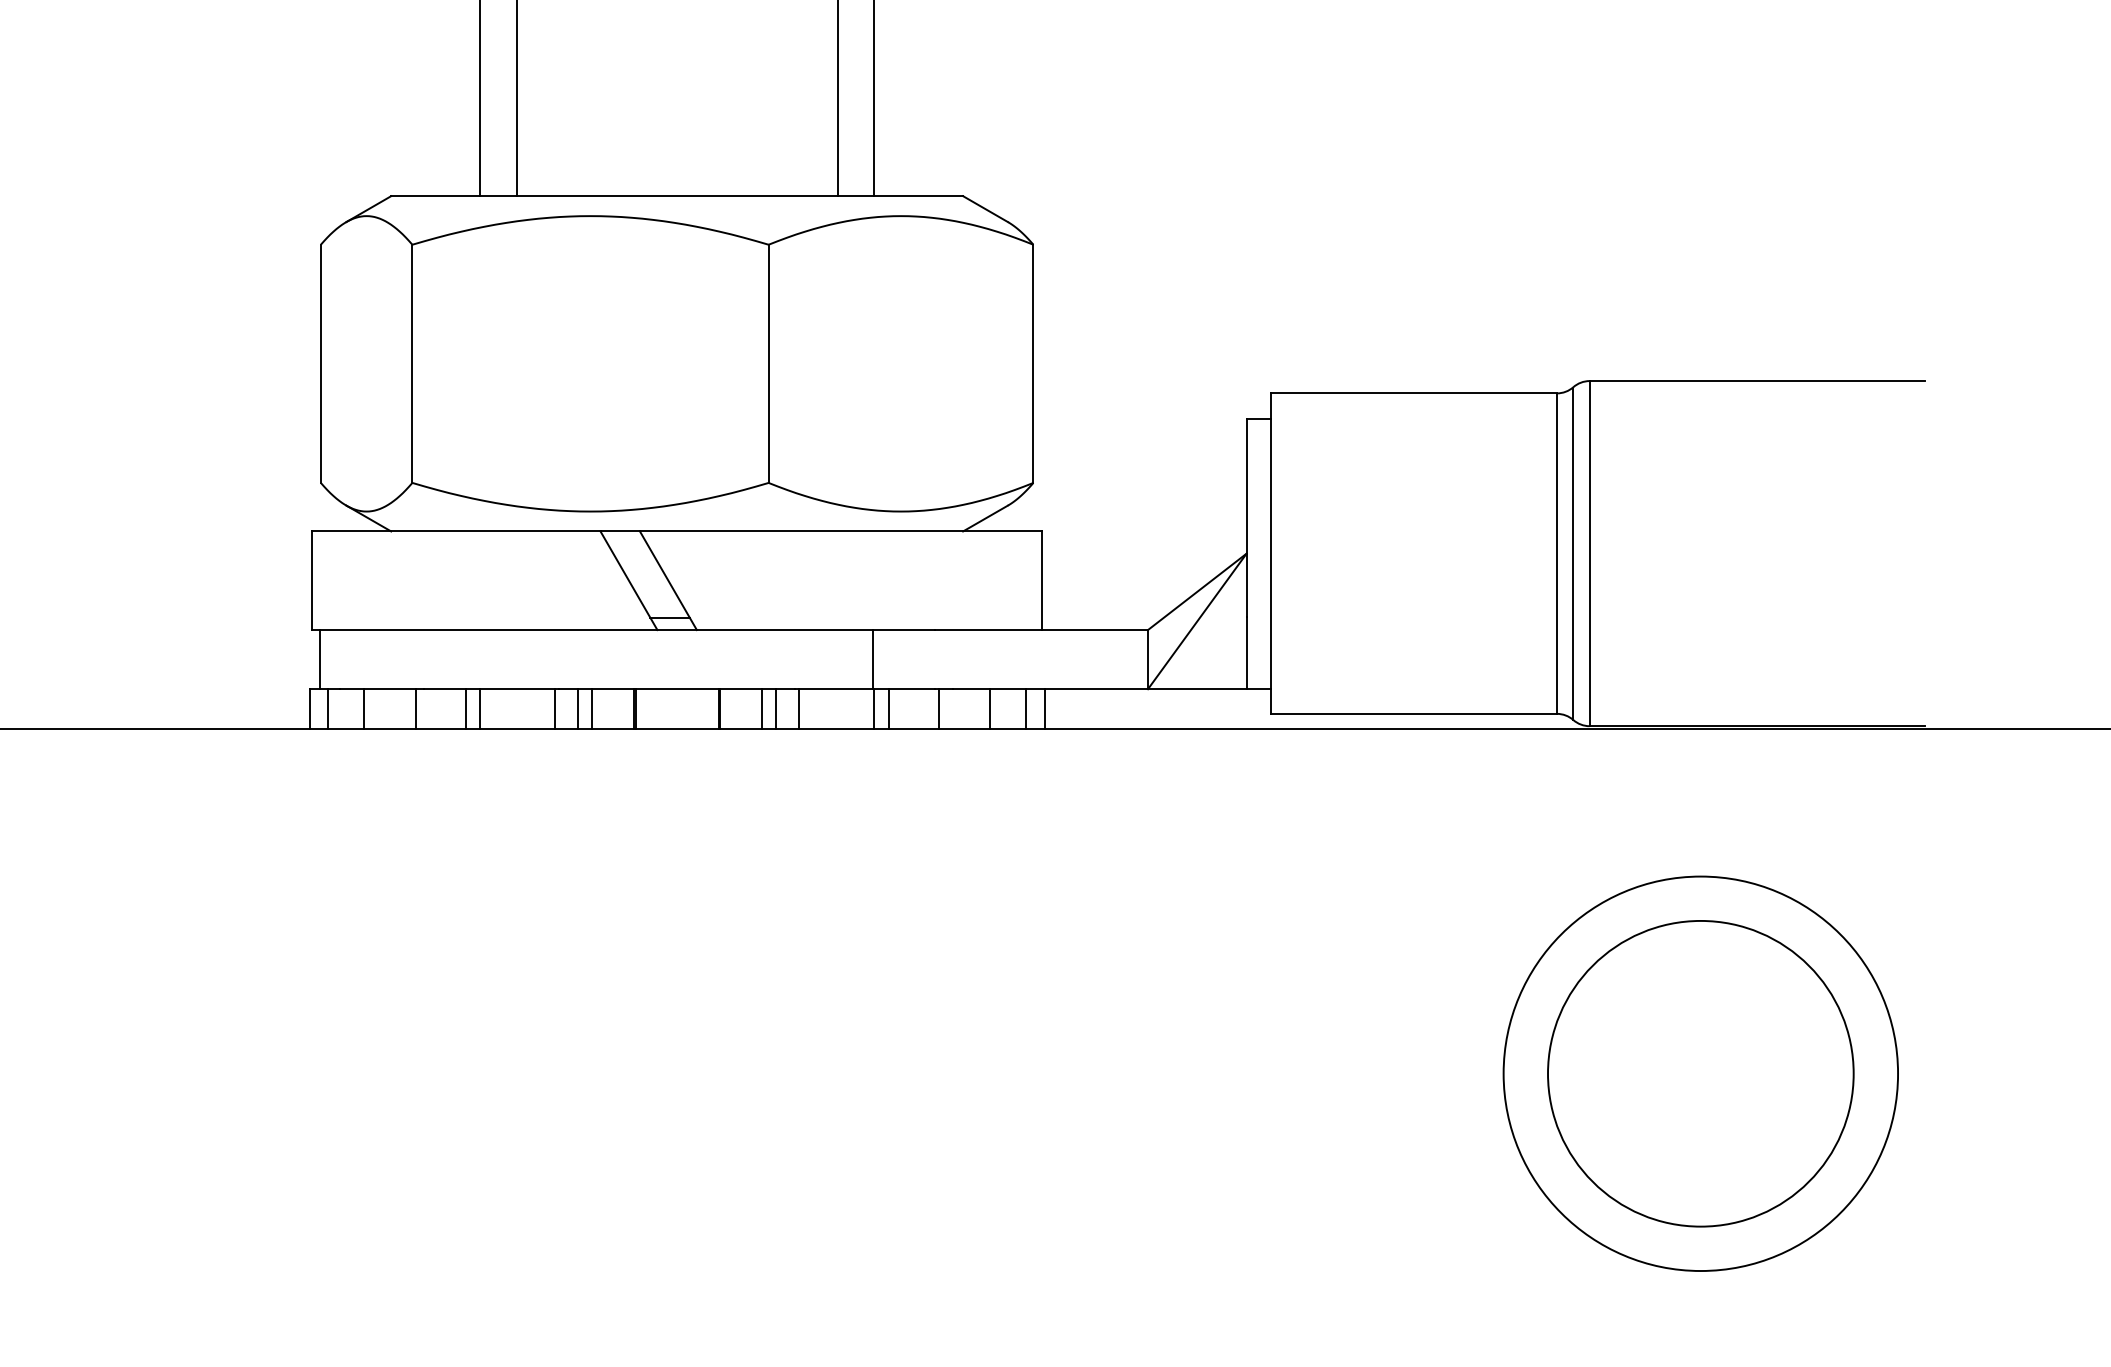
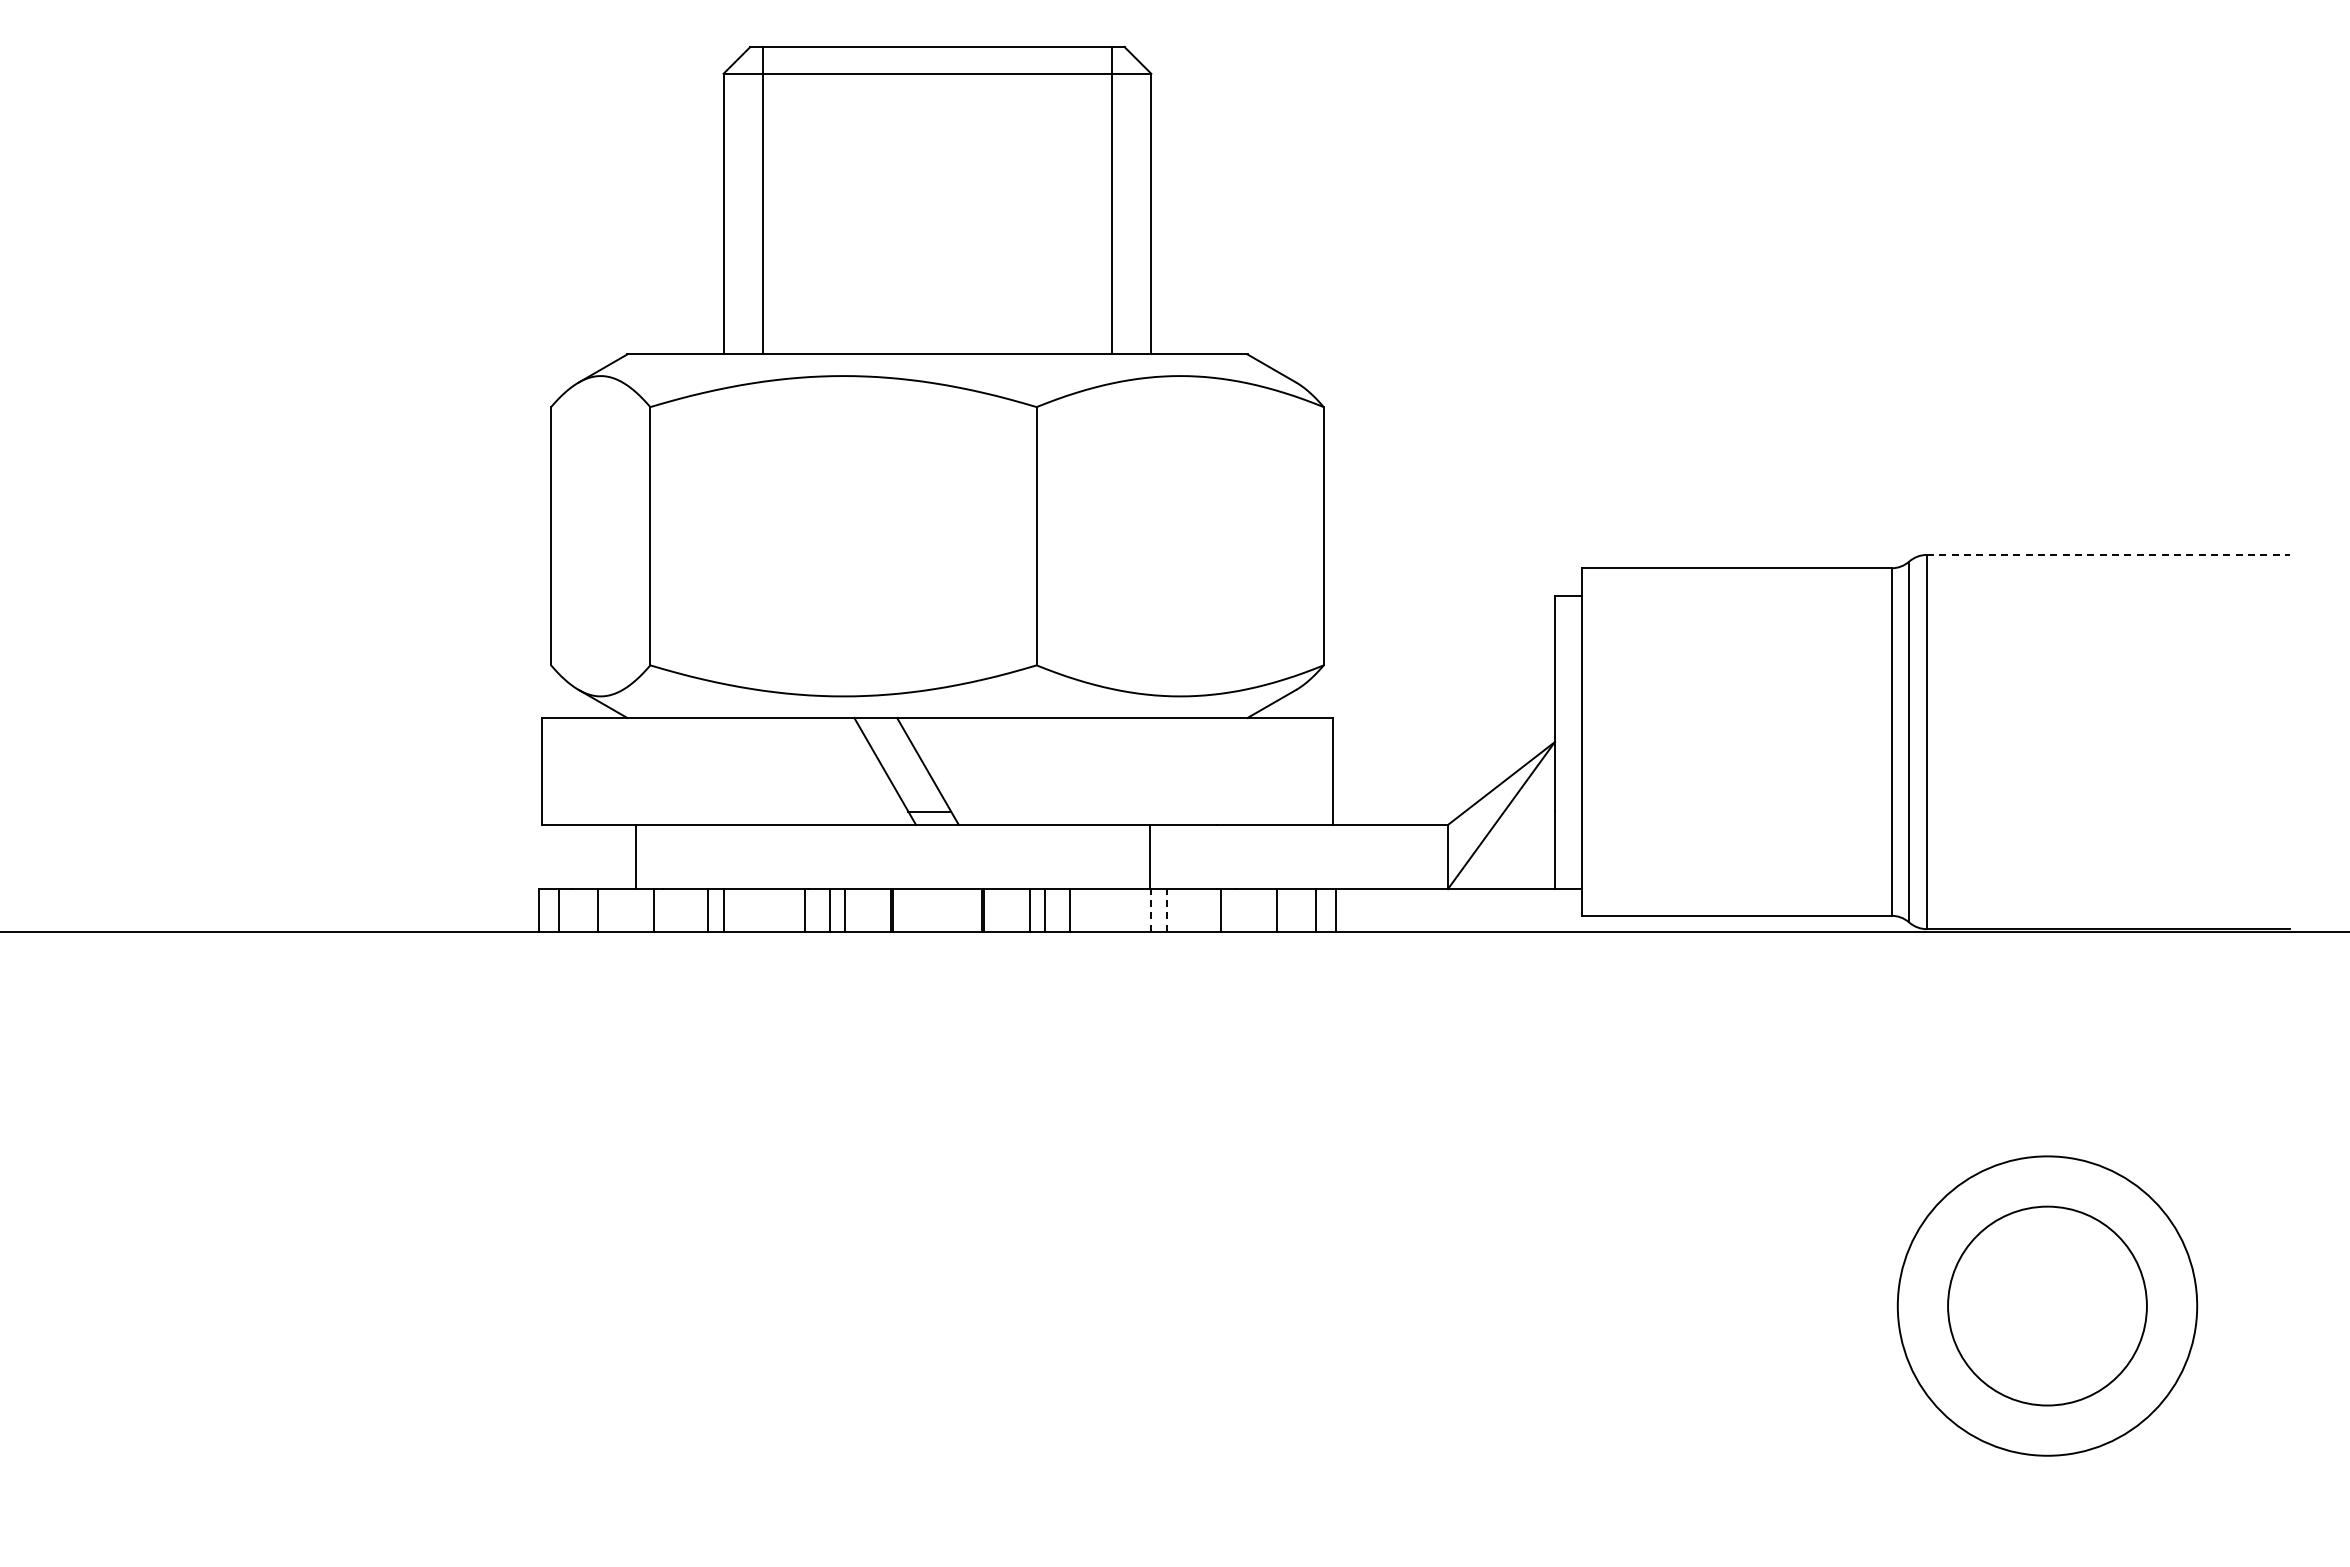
line: (1757, 380) -> (2108, 554), solid -> dashed
line: (319, 659) -> (635, 856), moved
line: (873, 708) -> (1150, 909), solid -> dashed
line: (888, 708) -> (1166, 909), solid -> dashed
circle: (1700, 1073) -> (2047, 1305), size x0.6
circle: (1700, 1073) -> (2047, 1305), size x0.7

